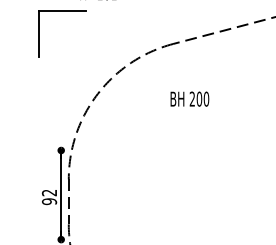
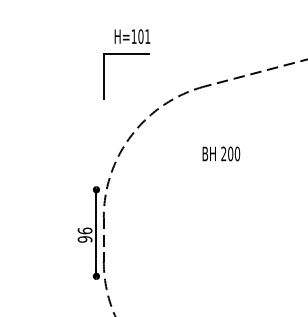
part: (62, 11) -> (126, 54), moved
text: (190, 98) -> (221, 153), moved
text: (48, 192) -> (84, 230), 92 -> 96

